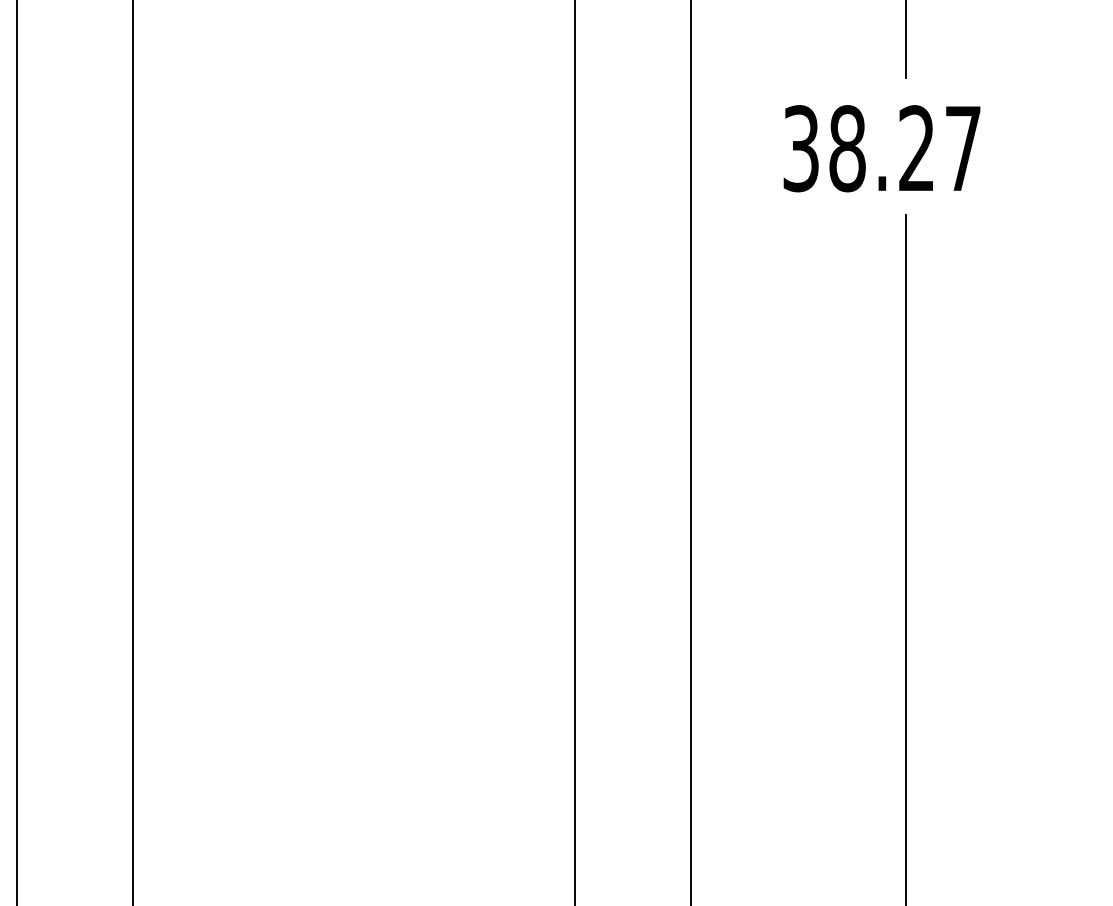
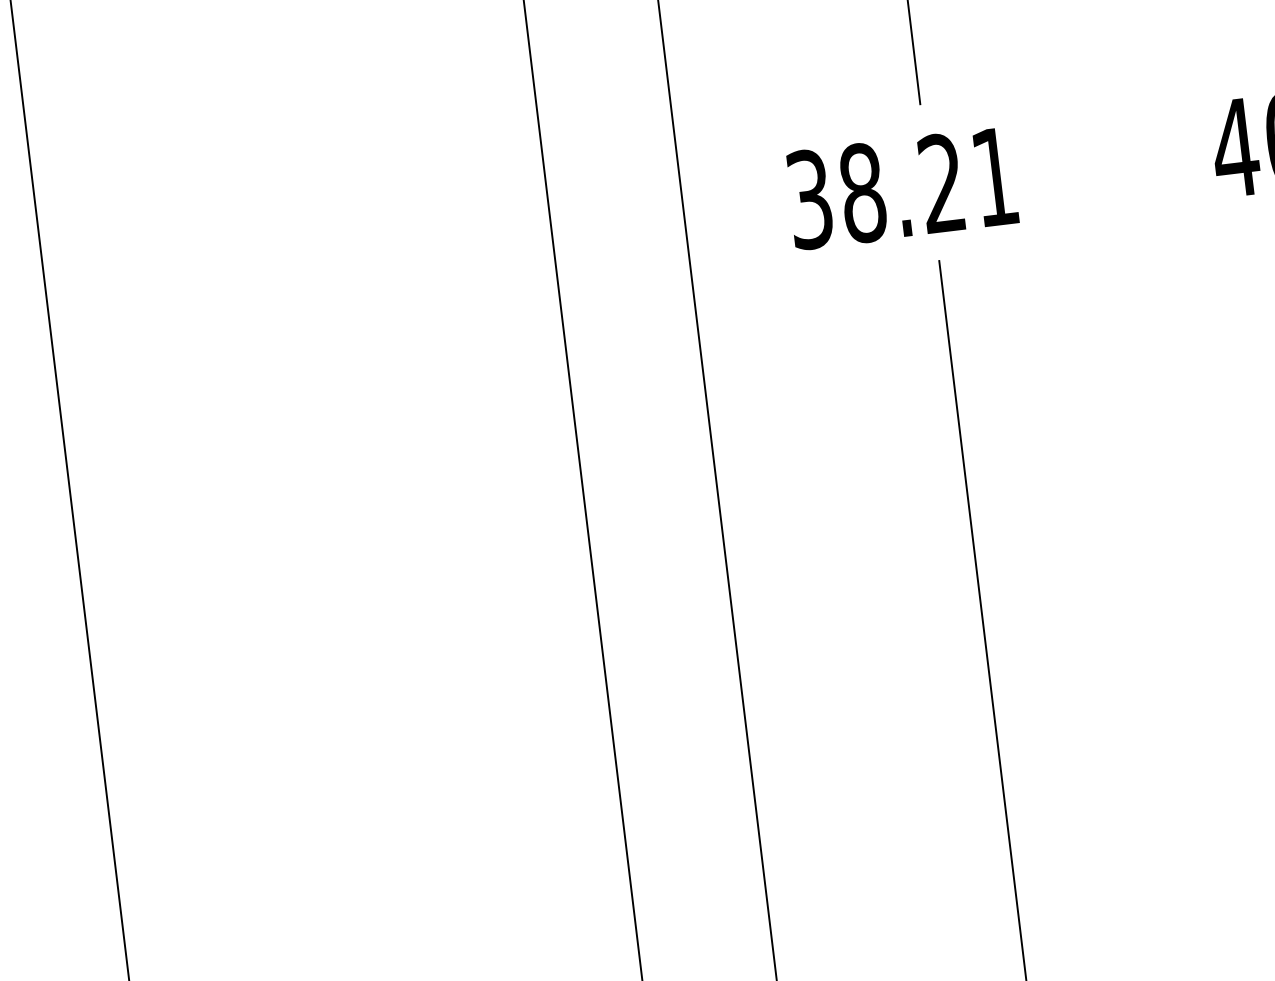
text: (963, 148) -> (995, 176), 38.27 -> 38.21

